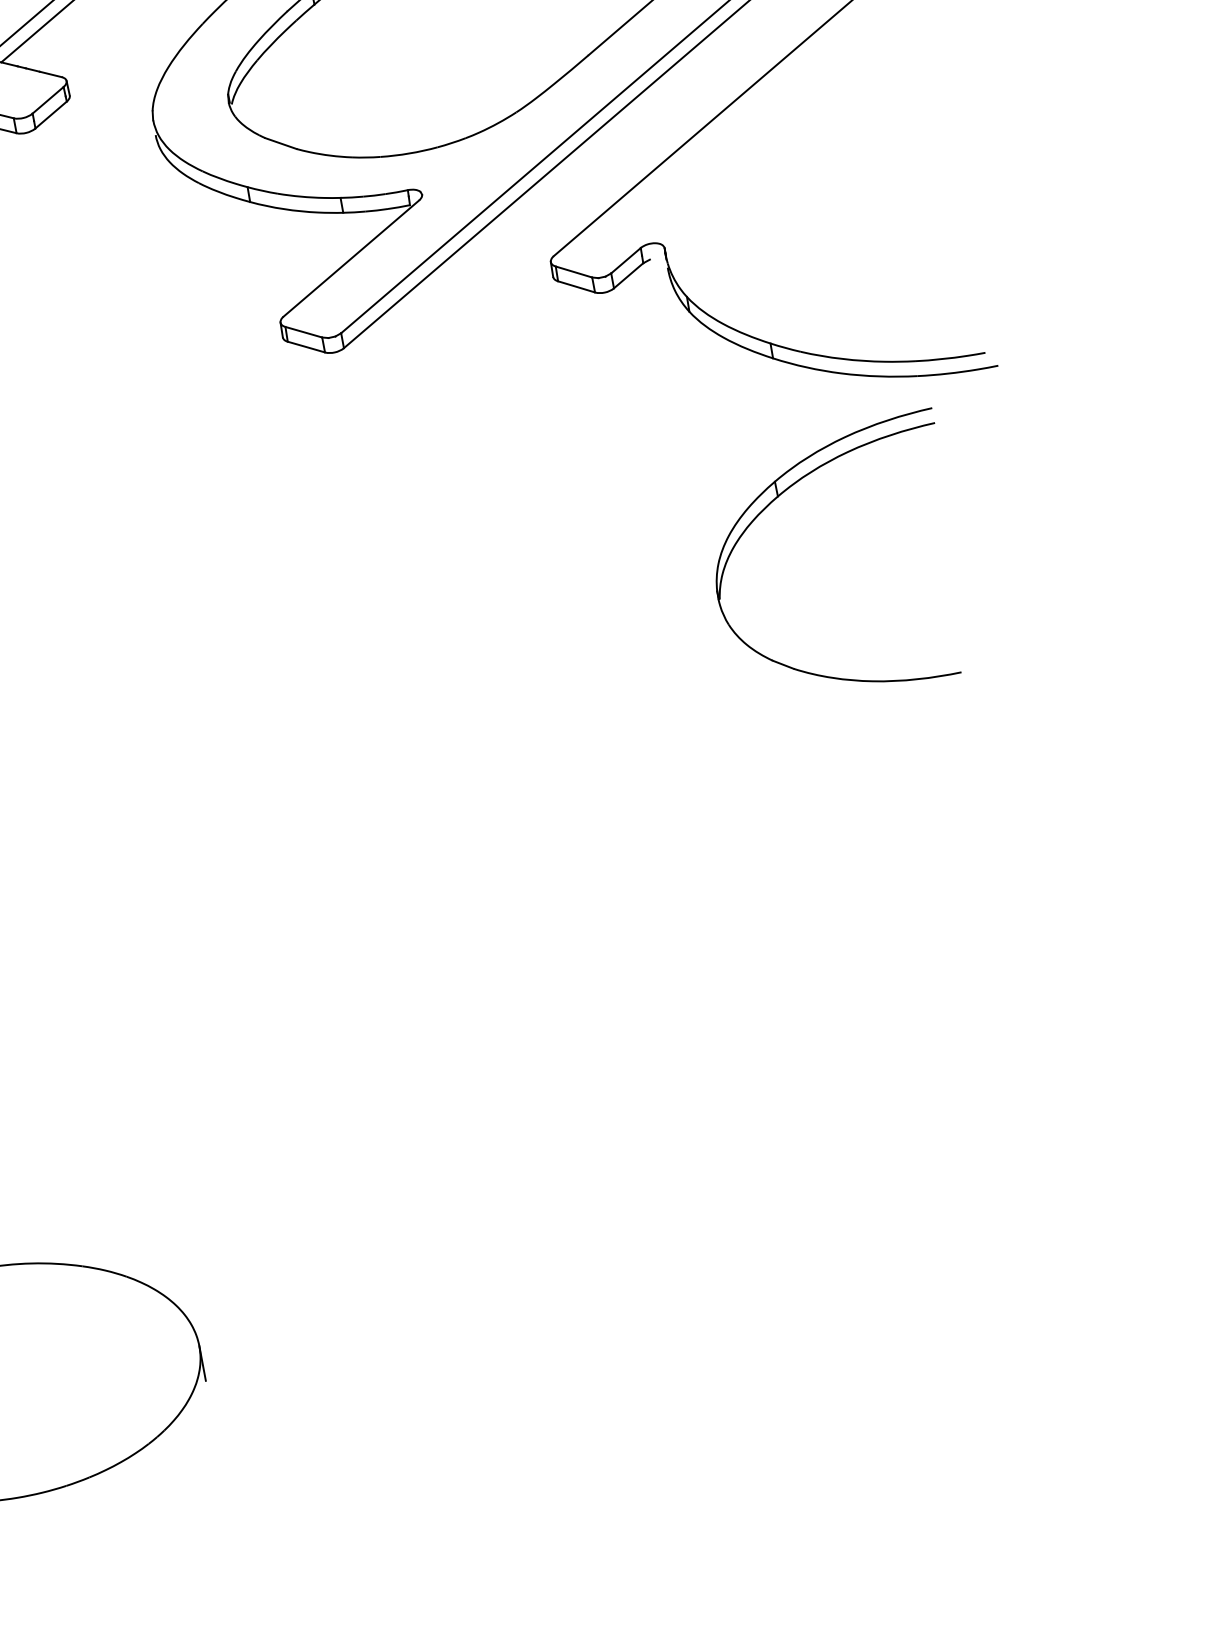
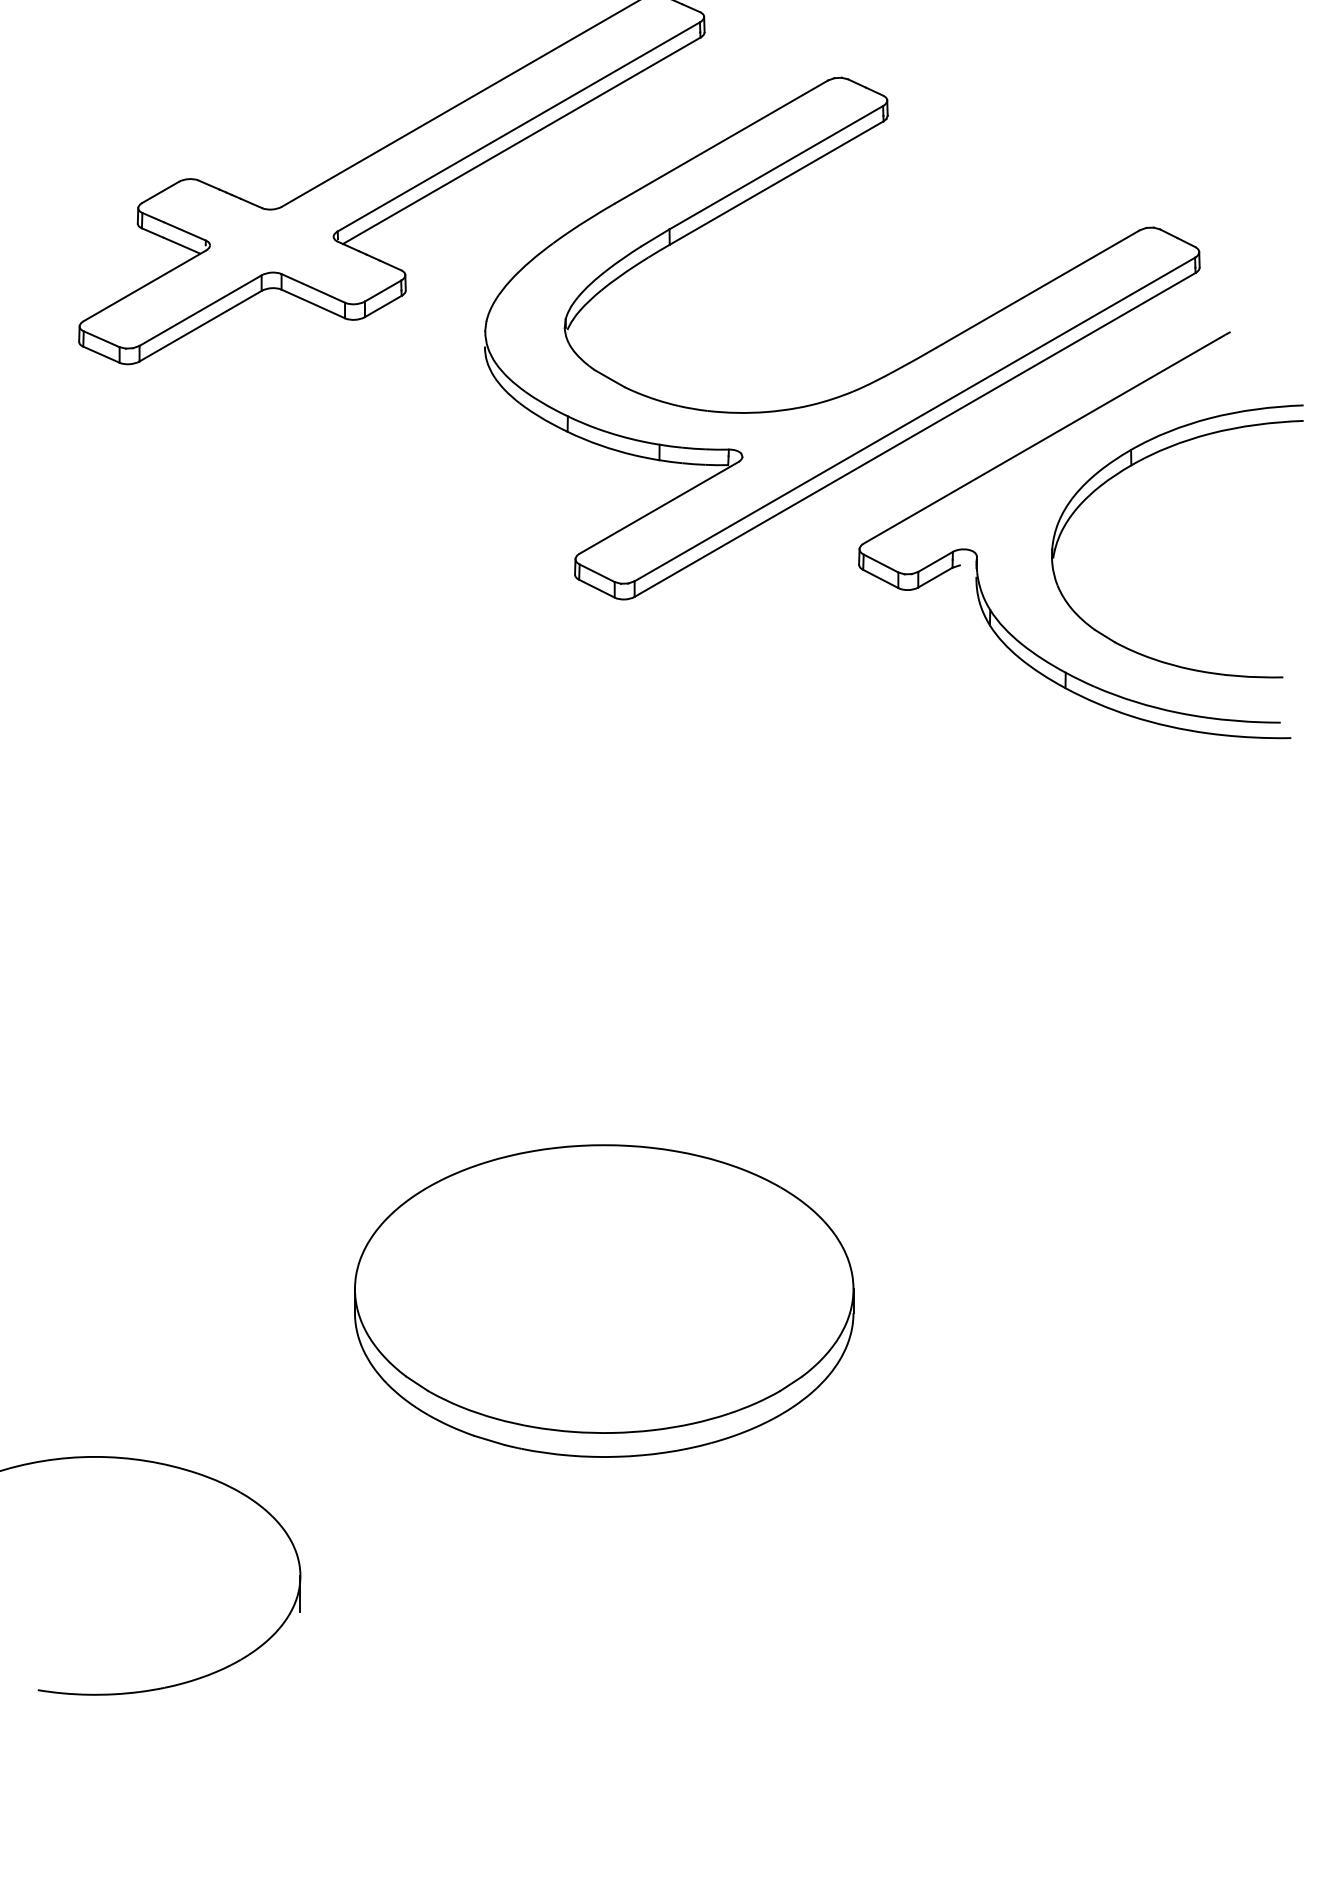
part: (781, 494) -> (1135, 464), moved
part: (441, 1027) -> (604, 1300), added

